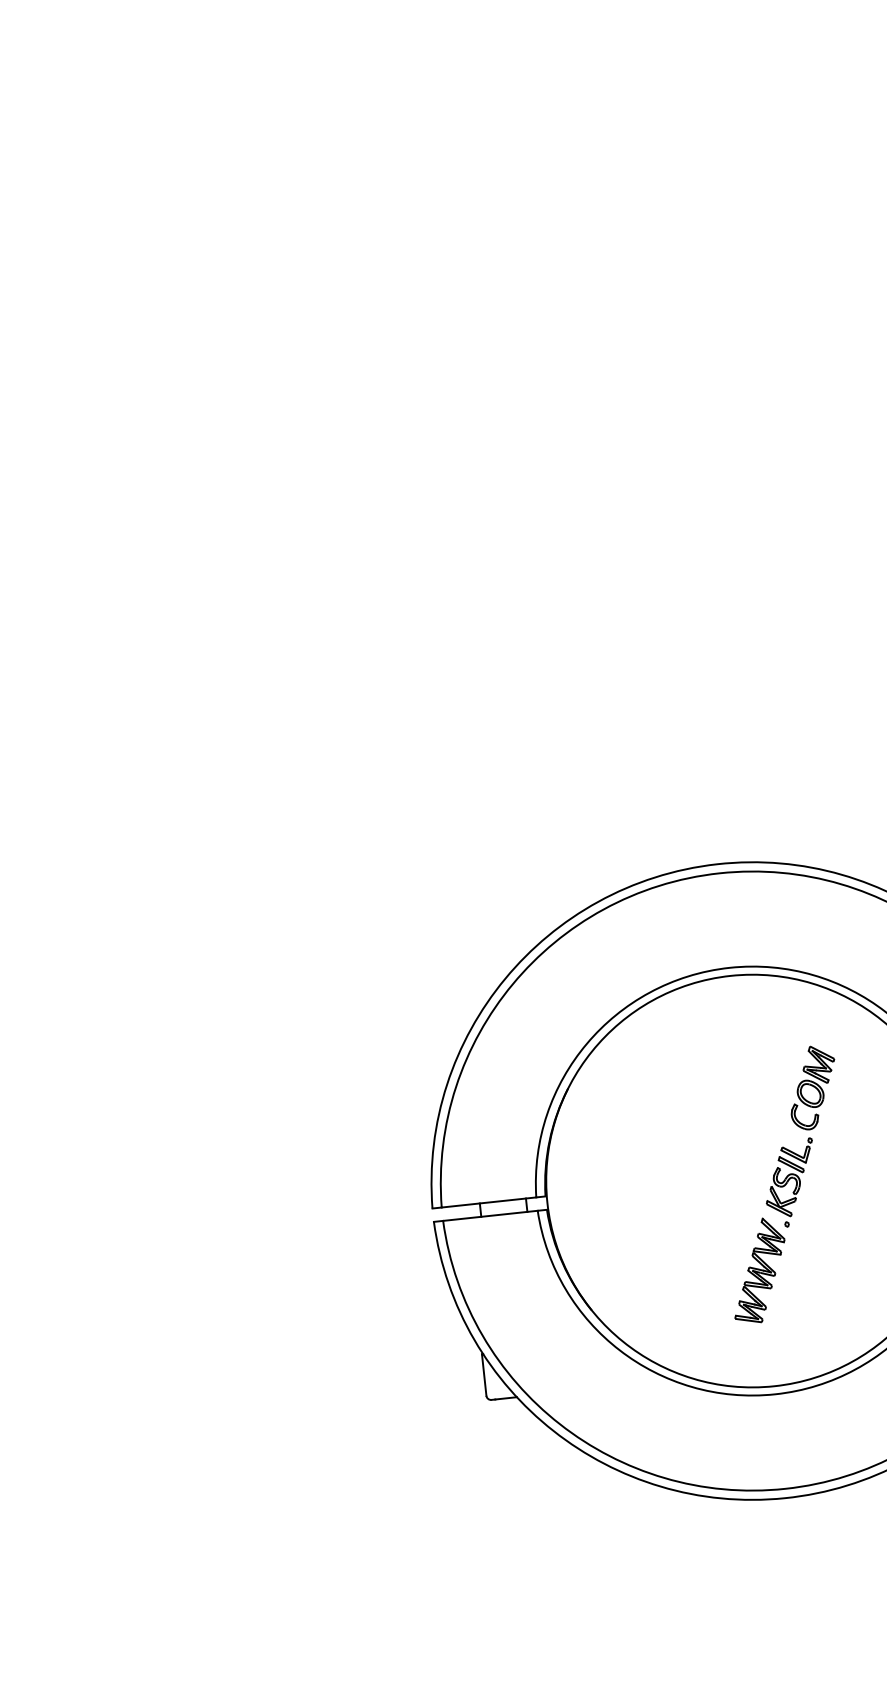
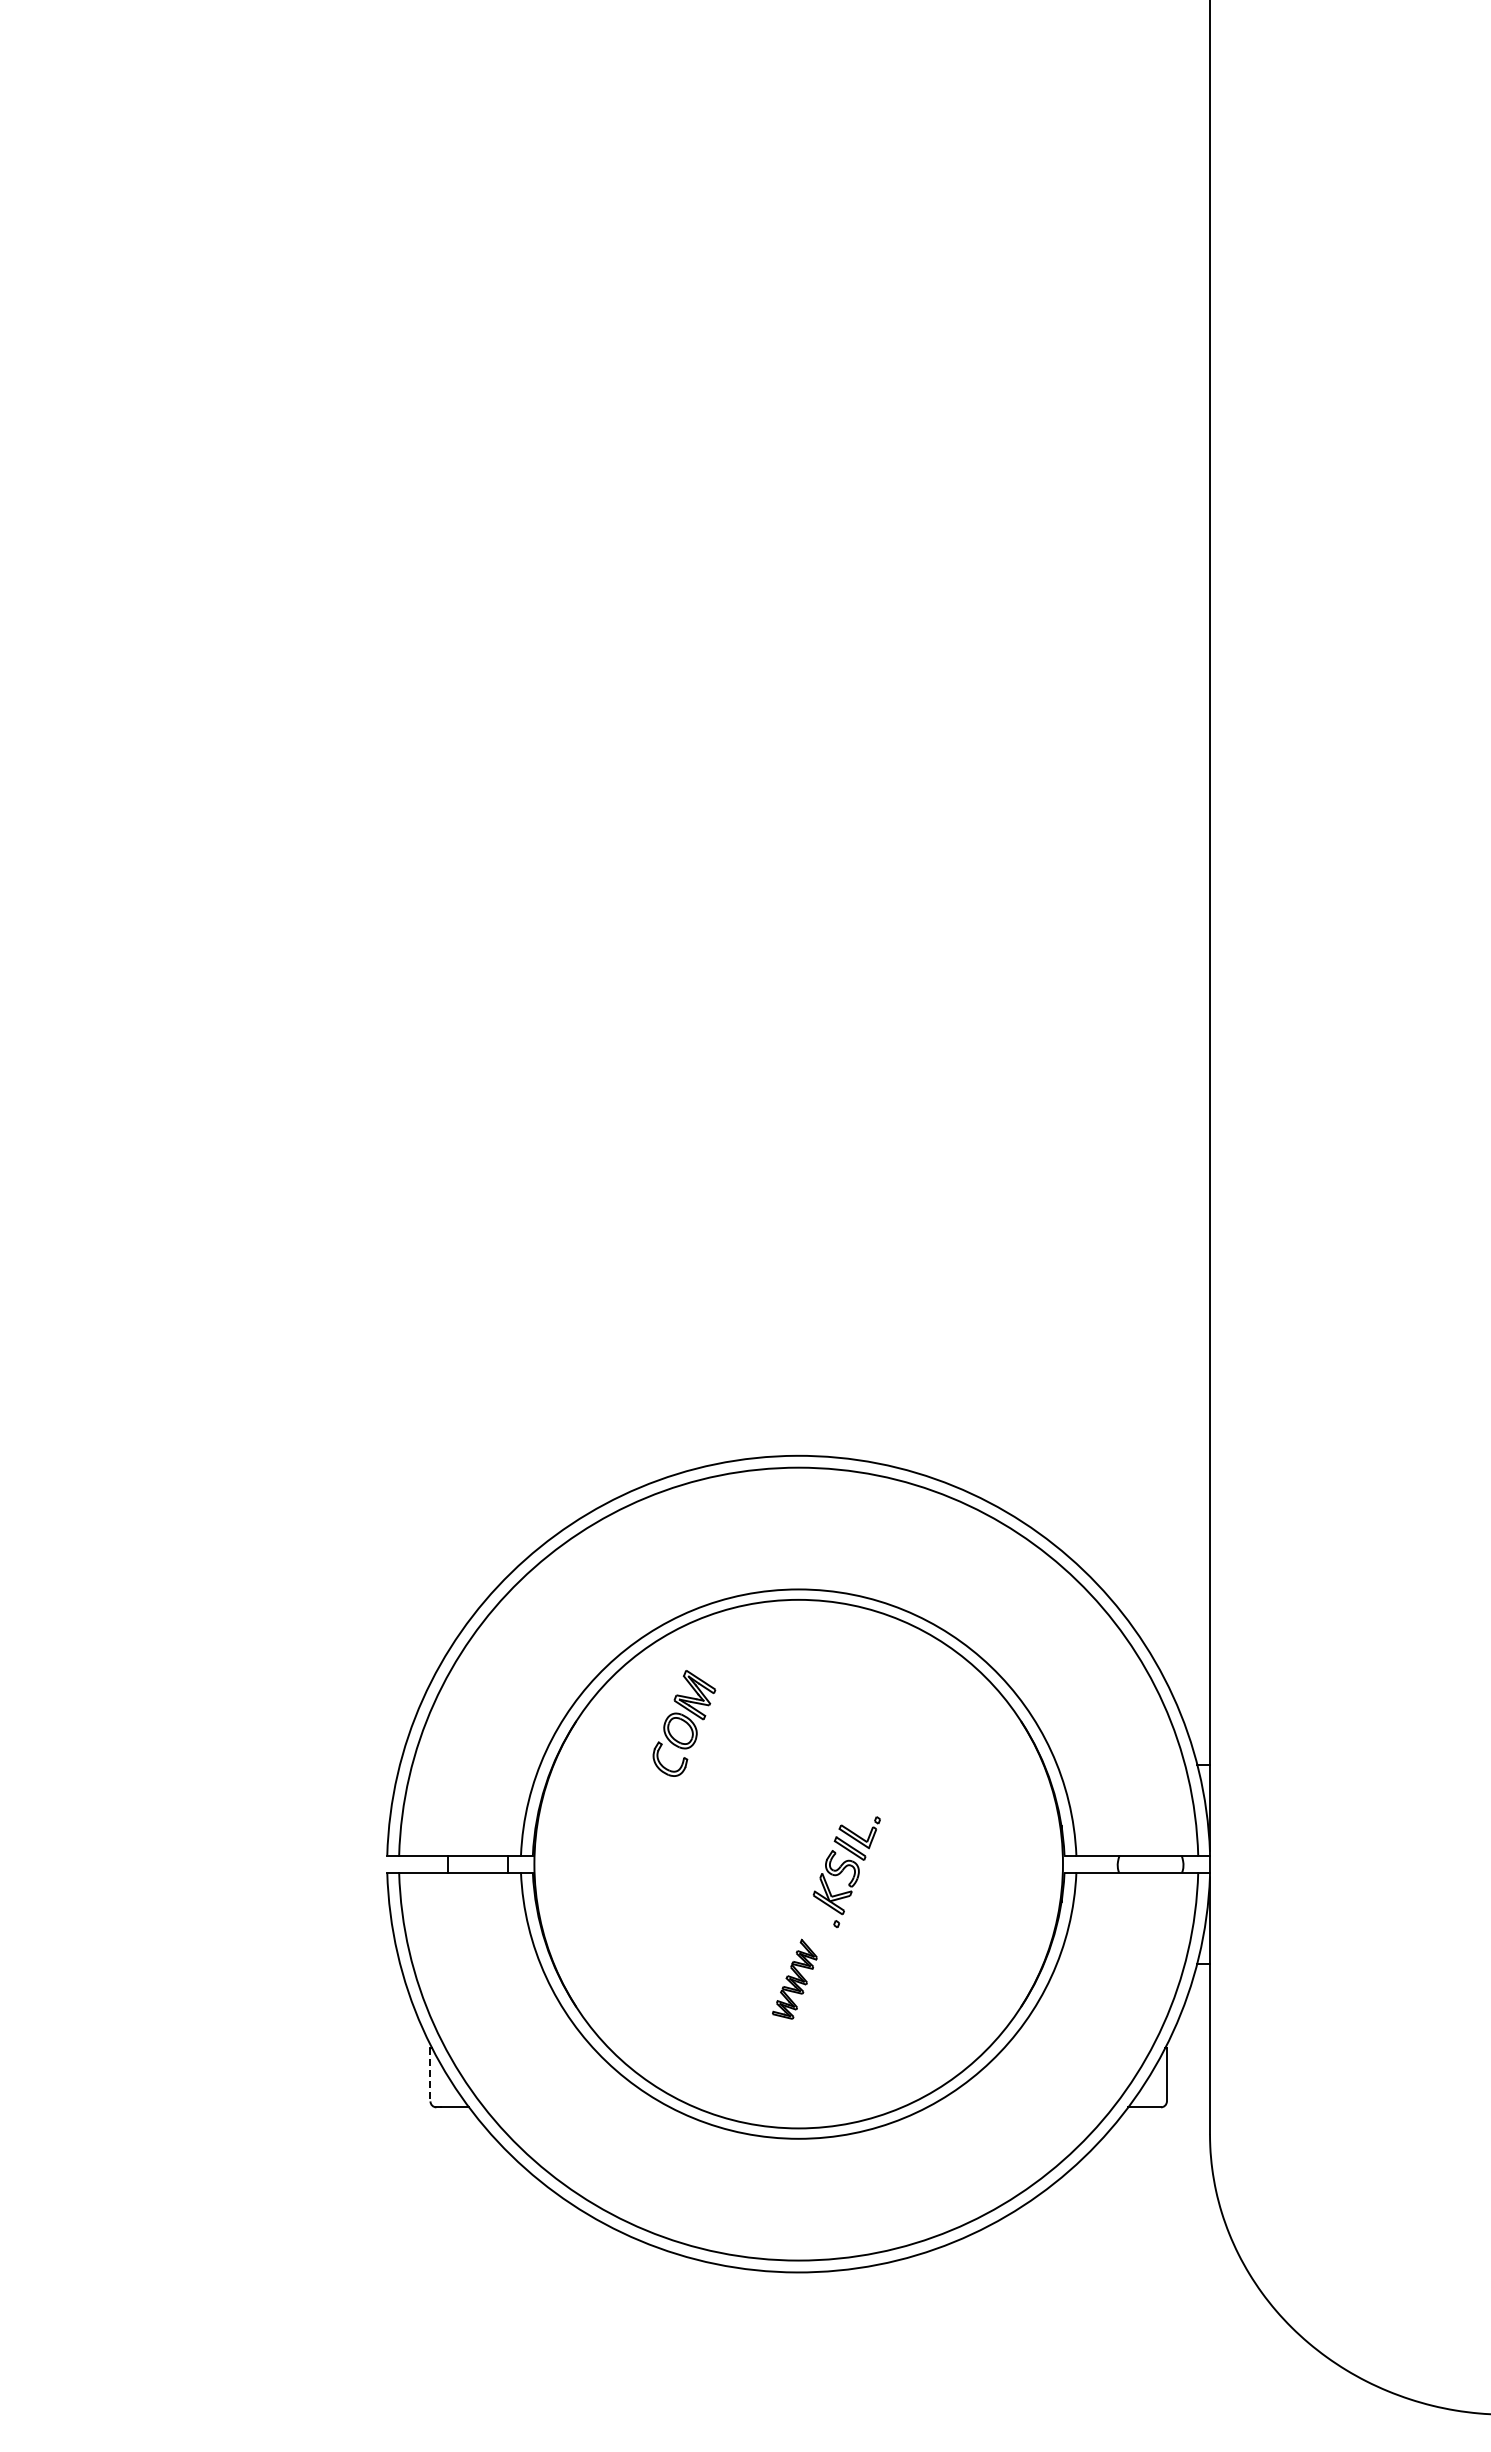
part: (813, 1087) -> (684, 1723), moved
part: (758, 1270) -> (794, 1979), size x0.6
line: (484, 1374) -> (430, 2074), solid -> dashed

